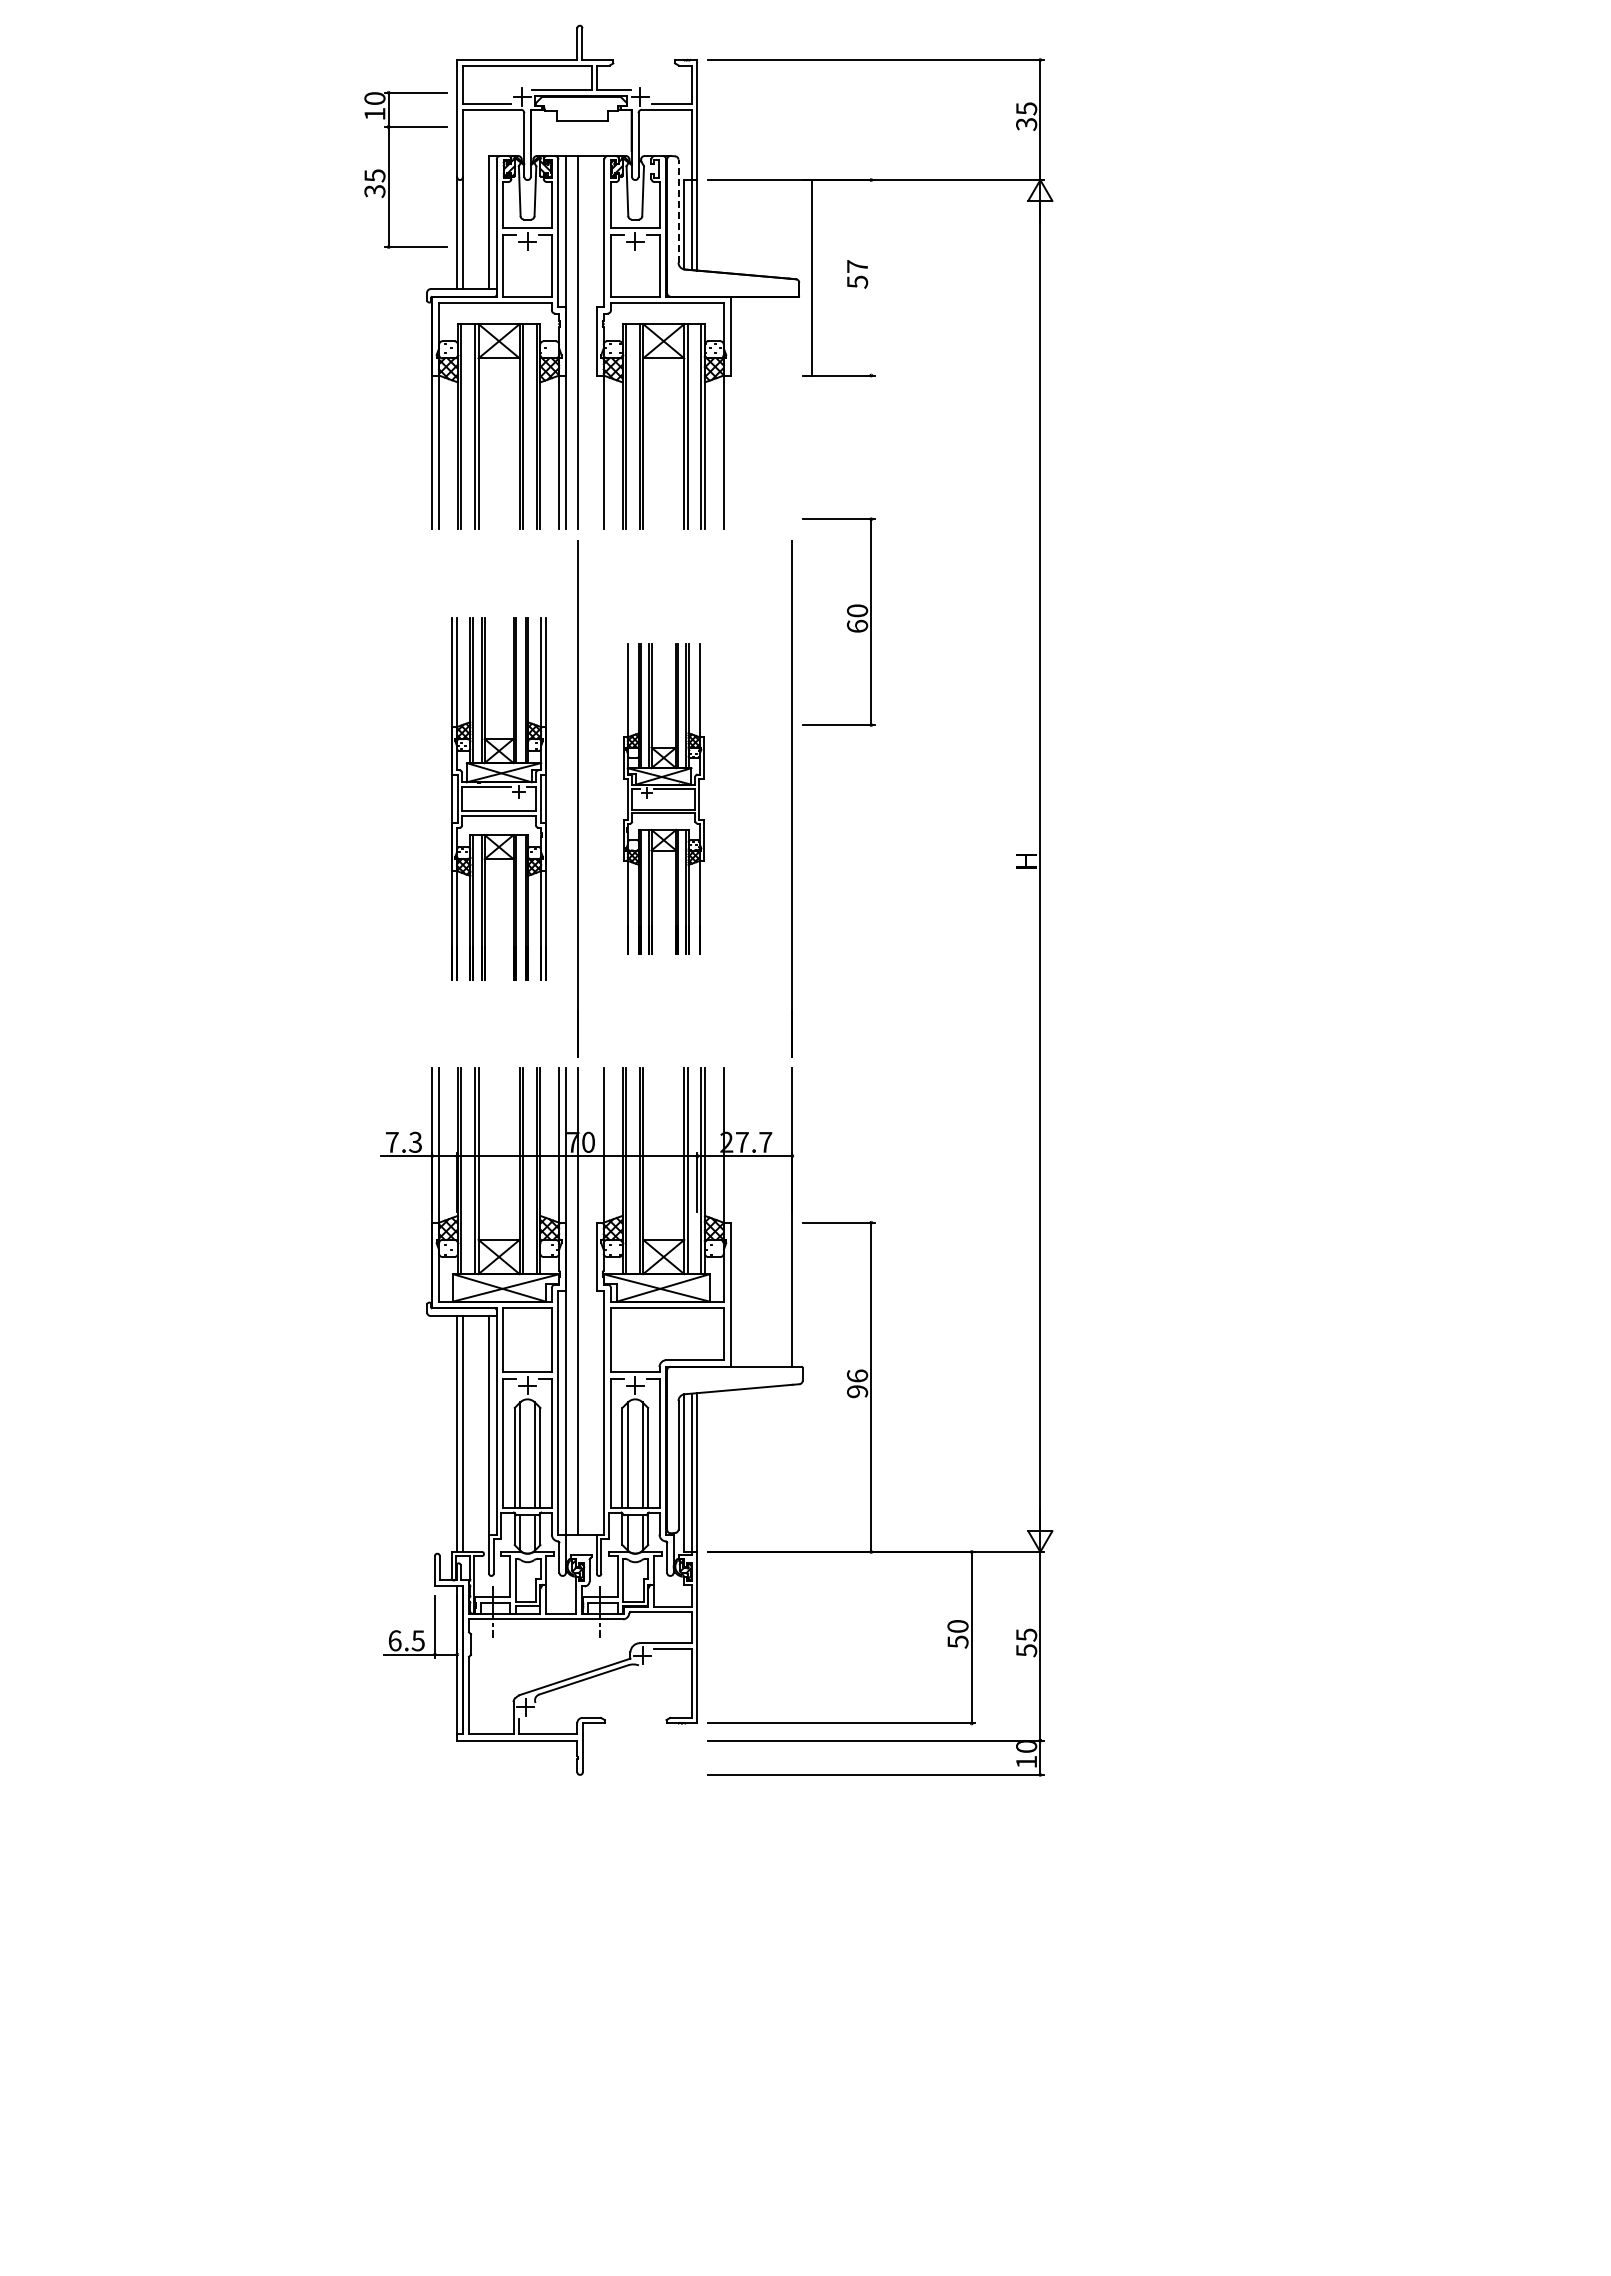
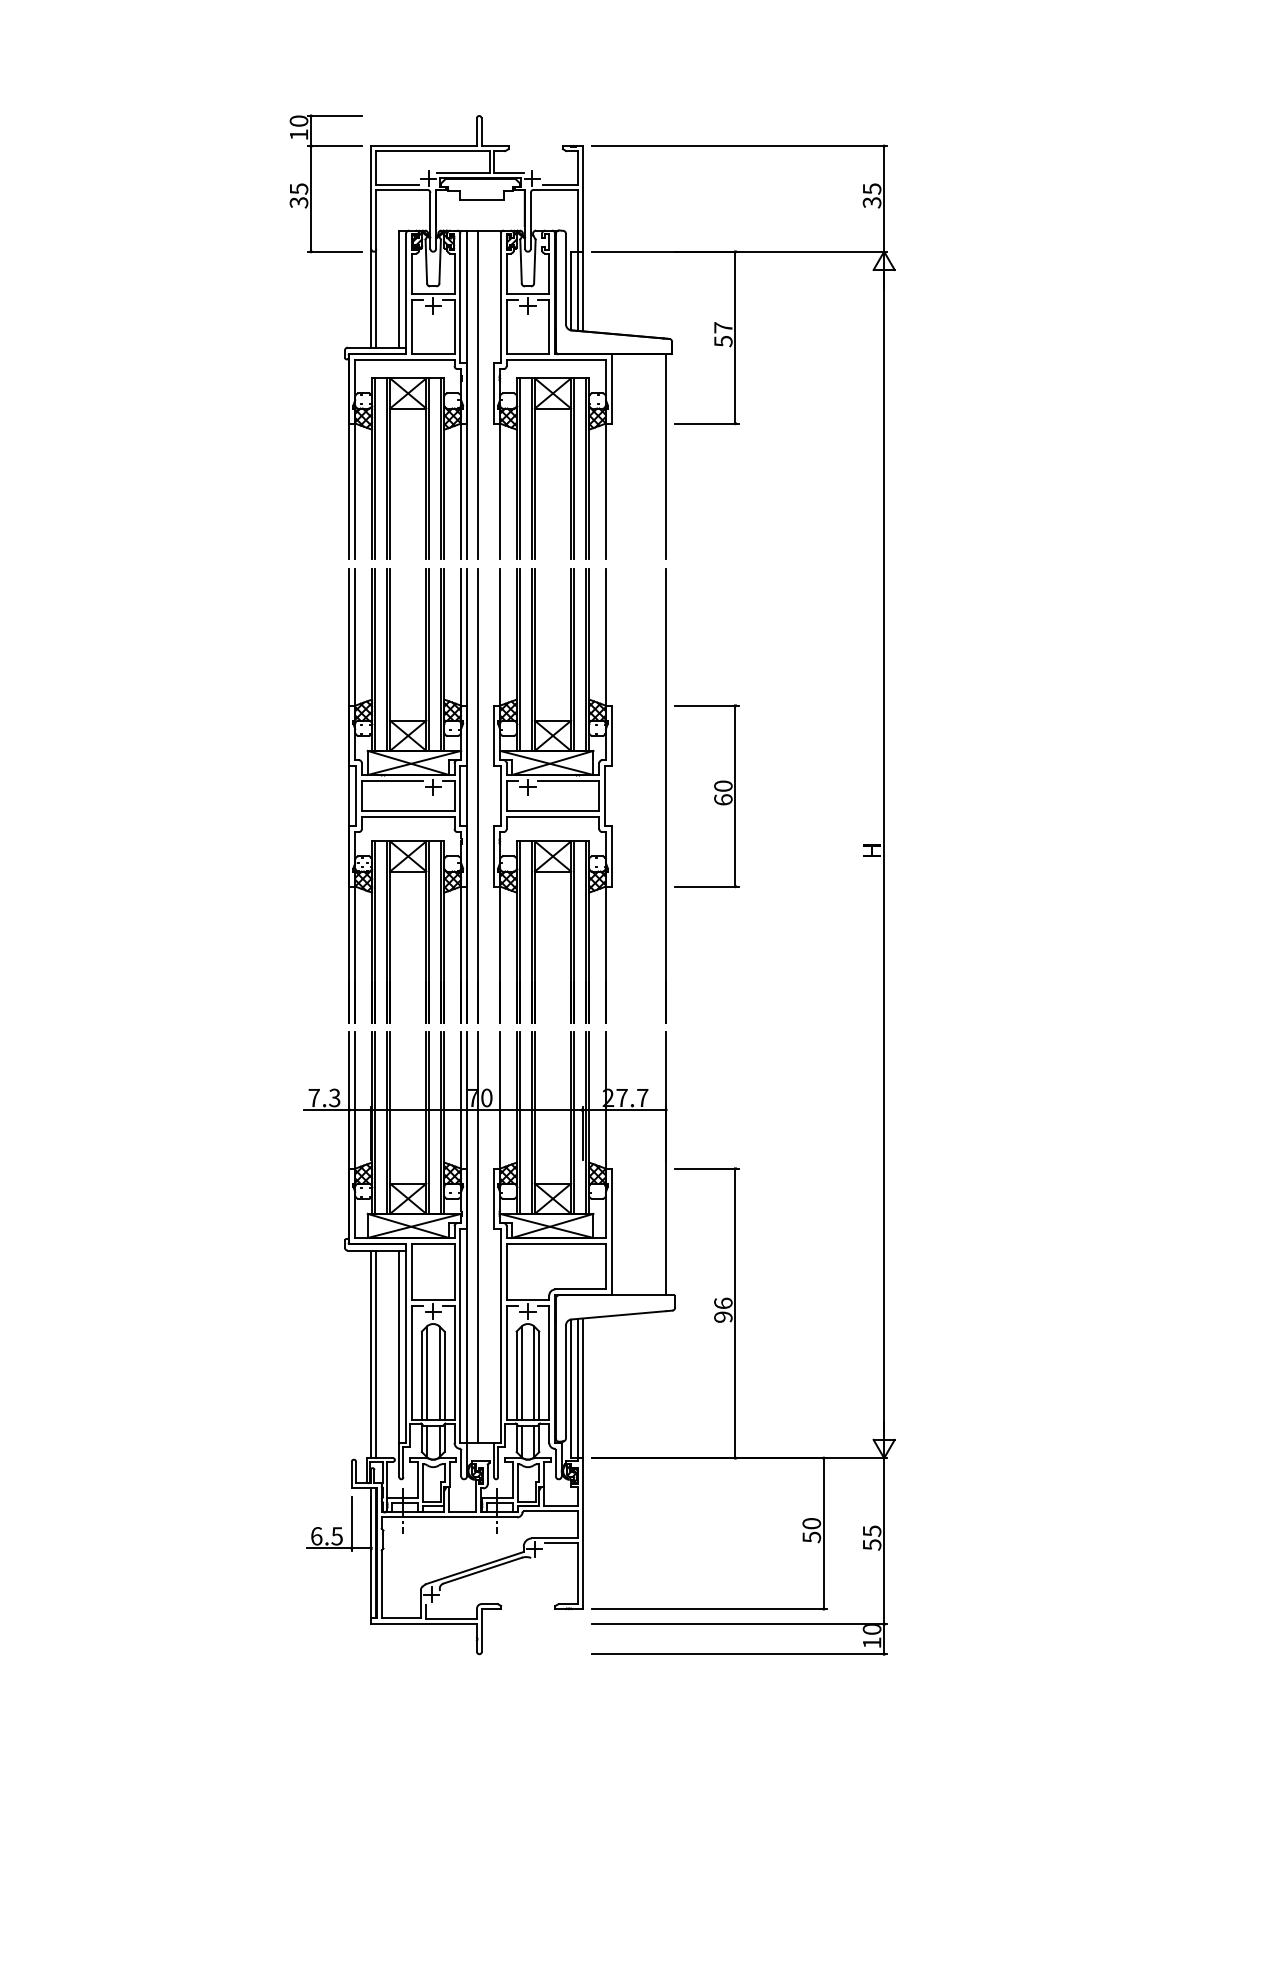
part: (389, 169) -> (311, 183), moved
line: (678, 210) -> (565, 278), dashed -> solid
line: (812, 277) -> (735, 337), moved
line: (792, 412) -> (666, 456), added
part: (847, 622) -> (714, 796), moved
part: (498, 798) -> (407, 795), size x1.43
part: (663, 798) -> (552, 795), size x1.67

